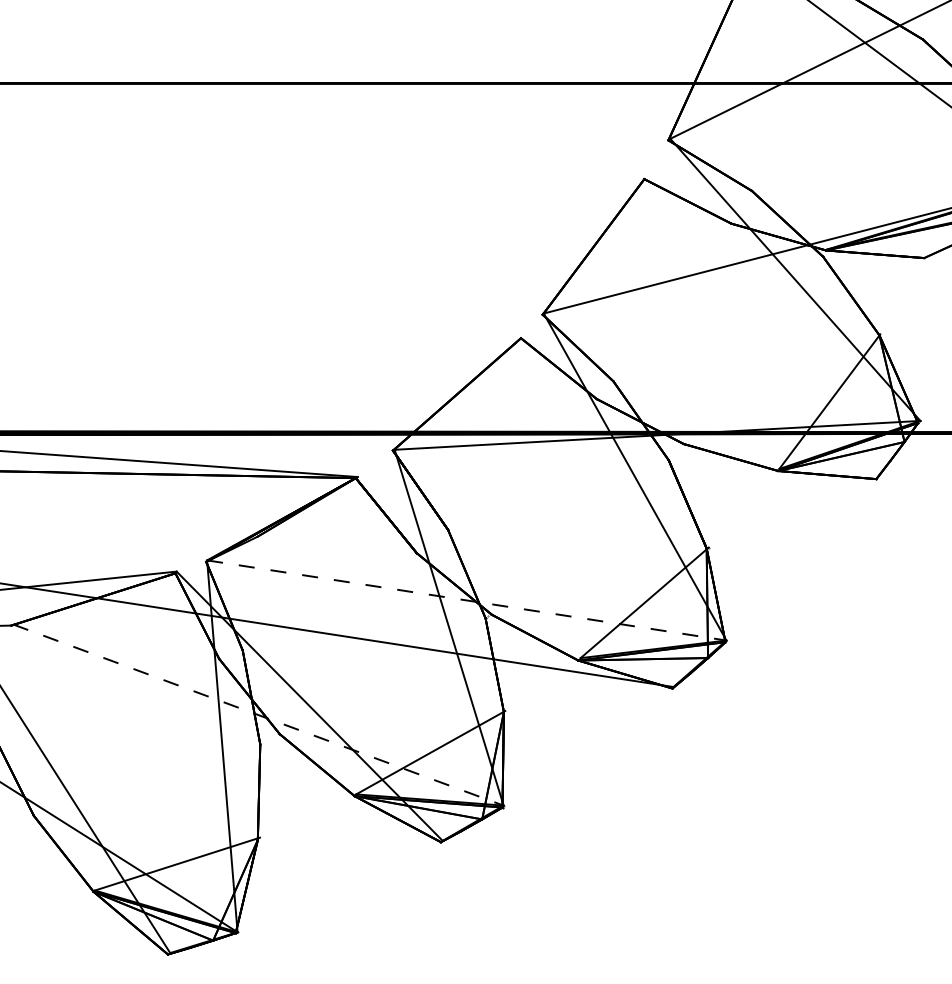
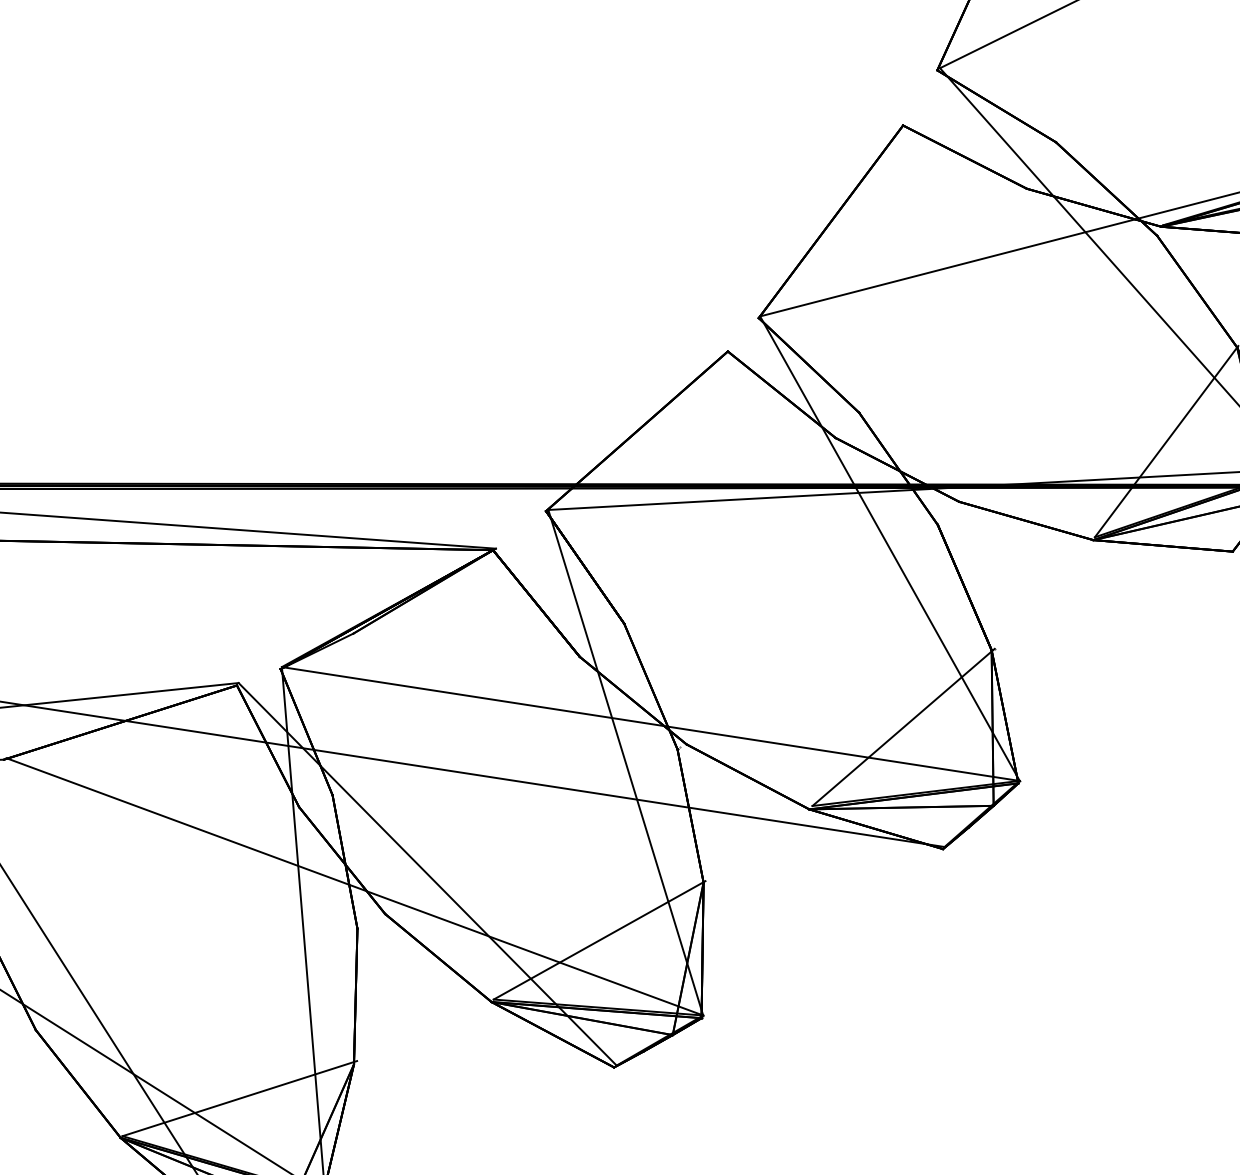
line: (466, 600) -> (650, 724), dashed -> solid
line: (258, 715) -> (354, 887), dashed -> solid

